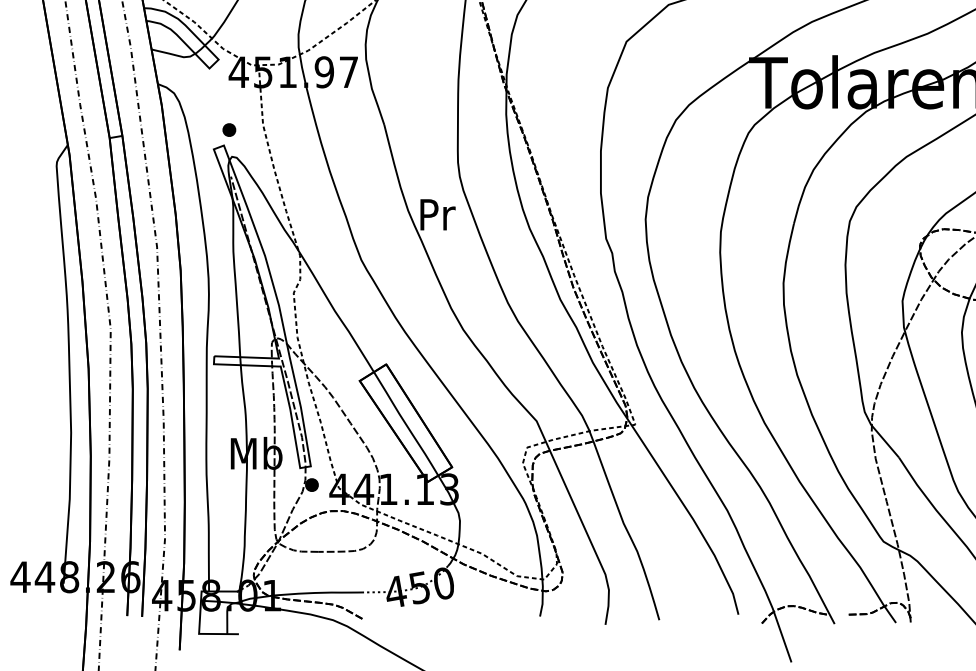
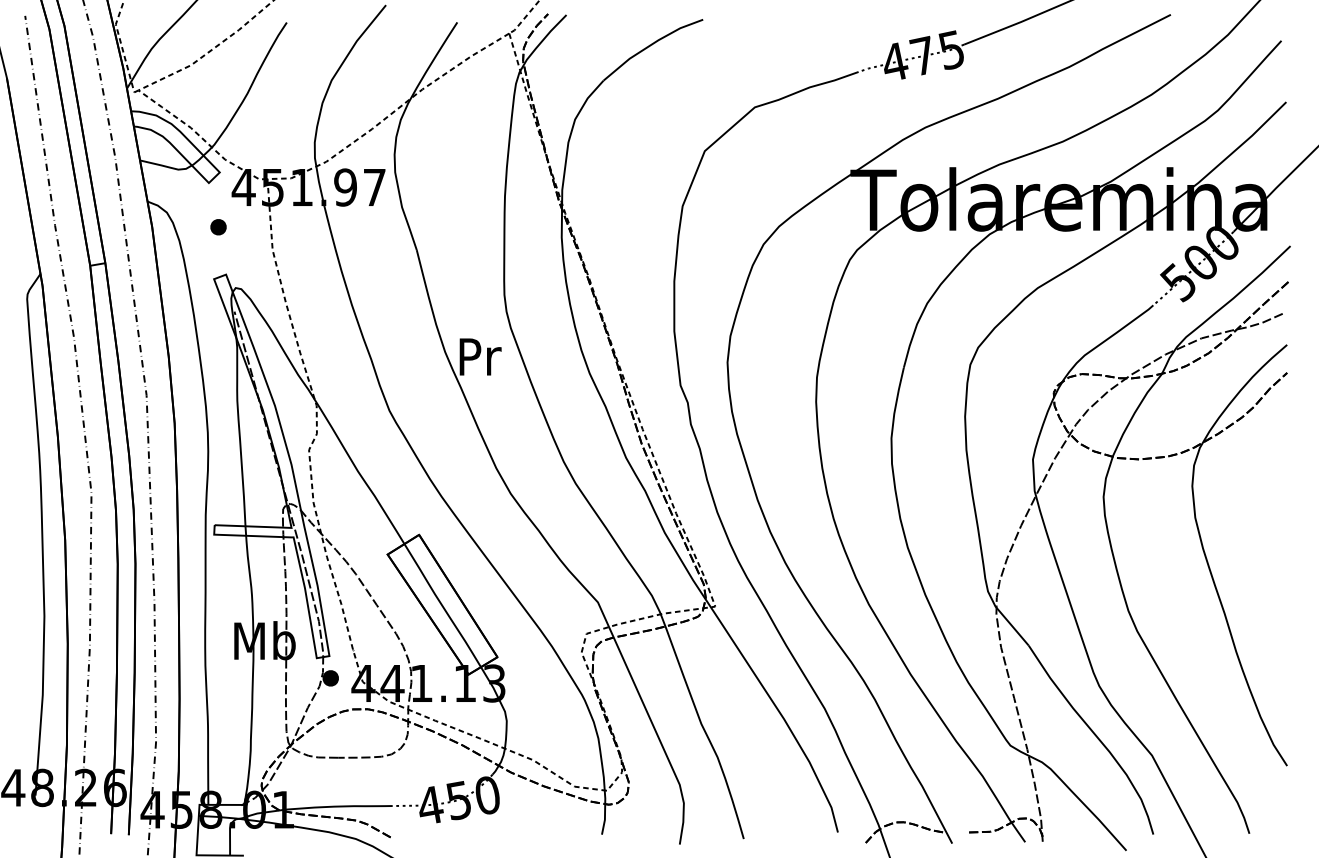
part: (229, 130) -> (218, 227), moved

